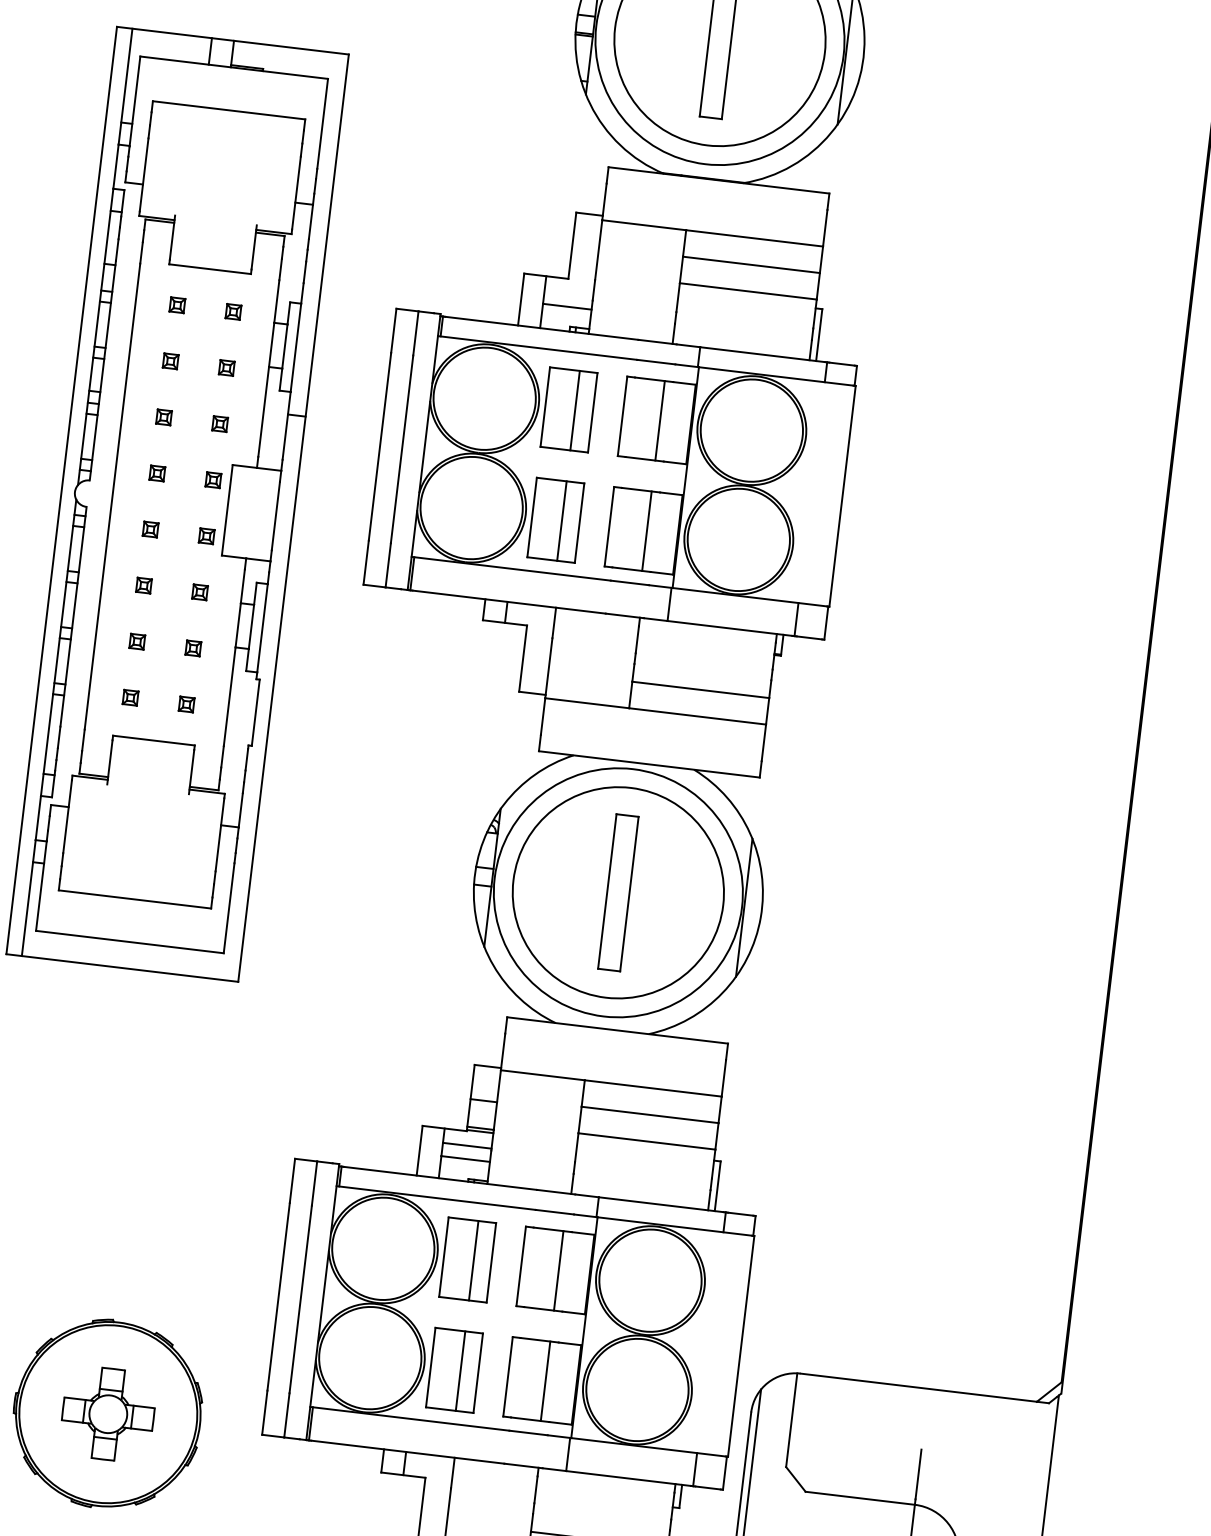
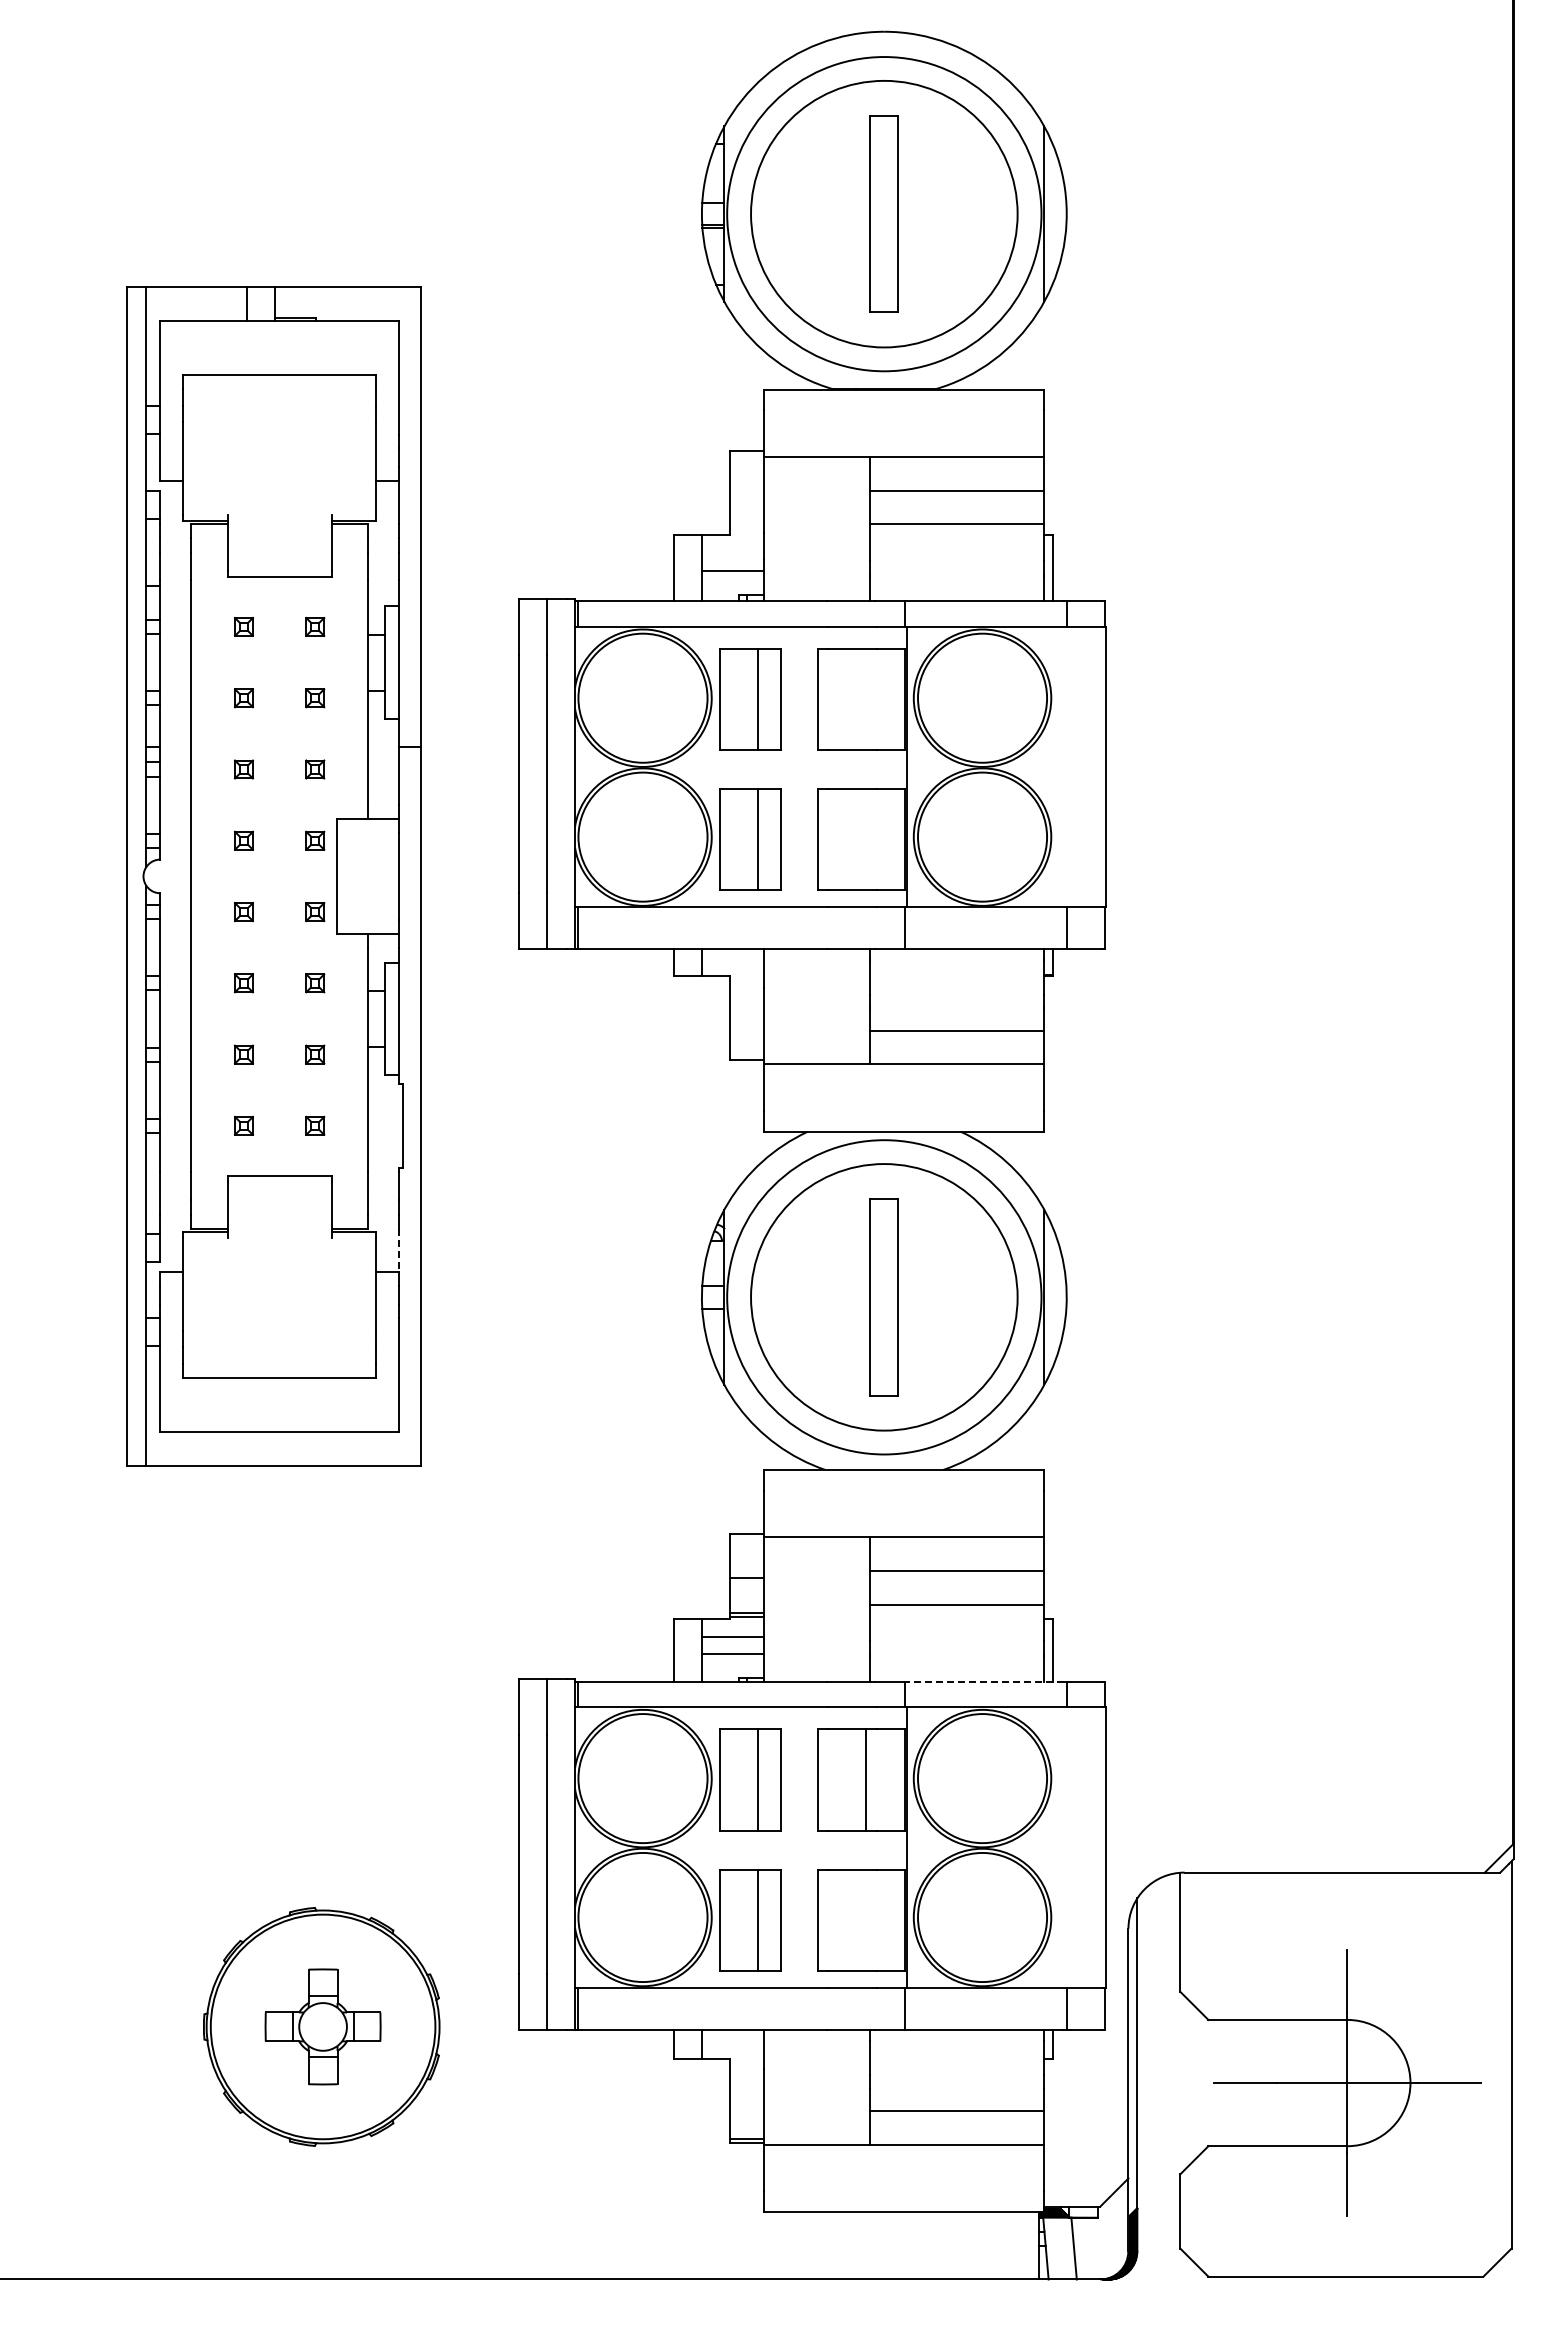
line: (660, 420) -> (866, 699), removed
line: (647, 530) -> (866, 839), removed
line: (240, 810) -> (398, 1250), solid -> dashed
line: (661, 1204) -> (984, 1681), solid -> dashed
line: (545, 1380) -> (866, 1919), removed

